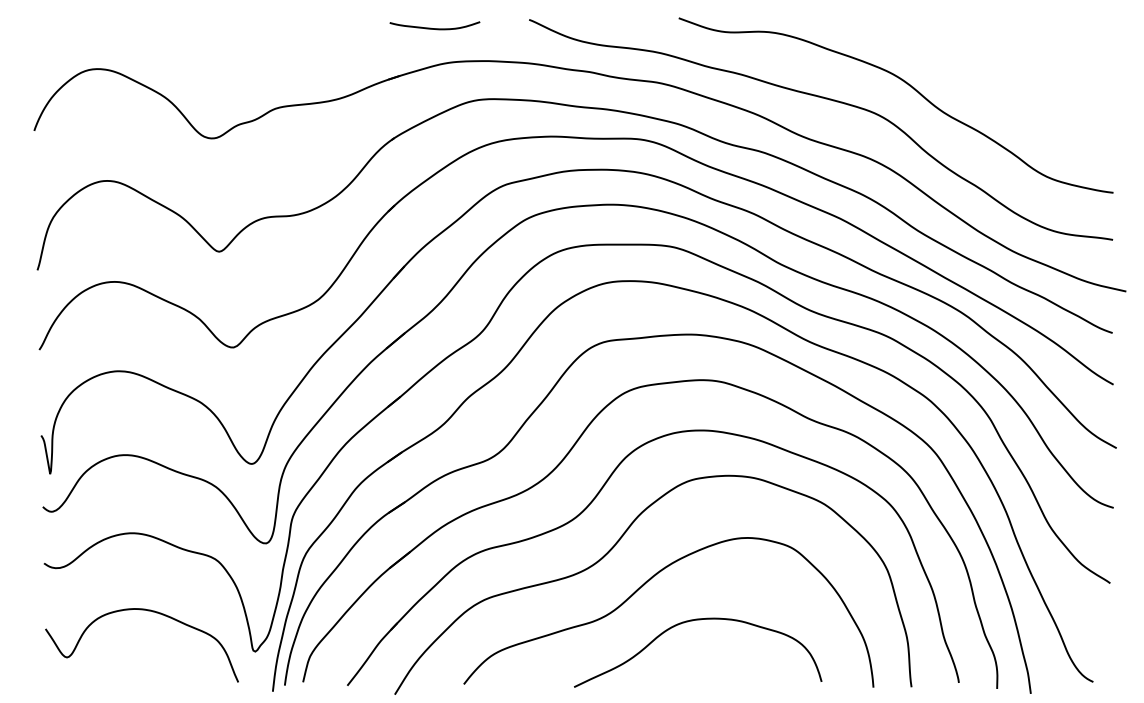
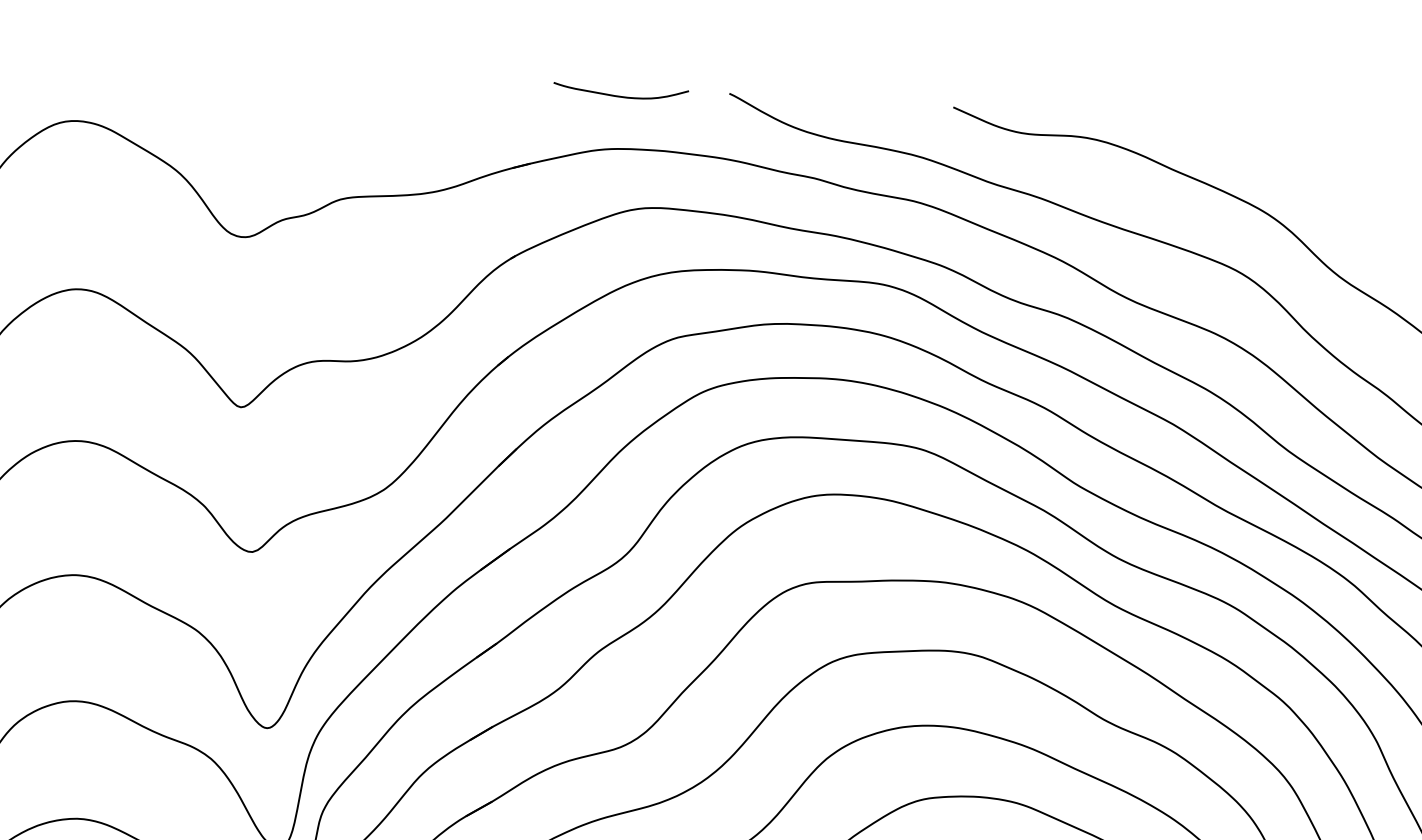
curve: (434, 28) -> (620, 95), moved

